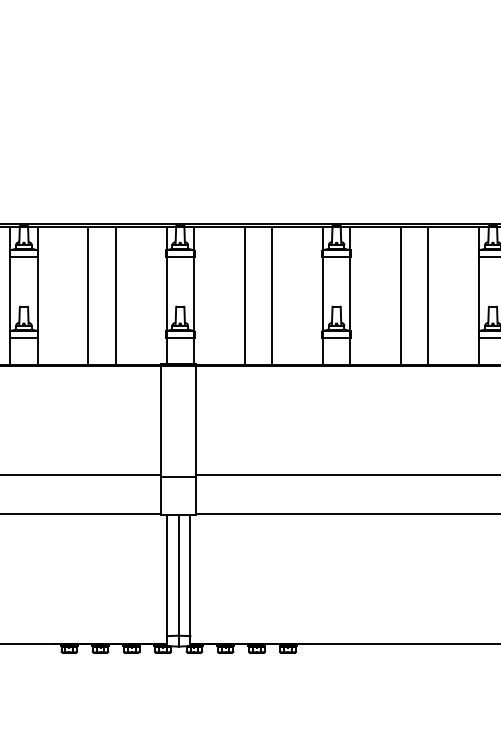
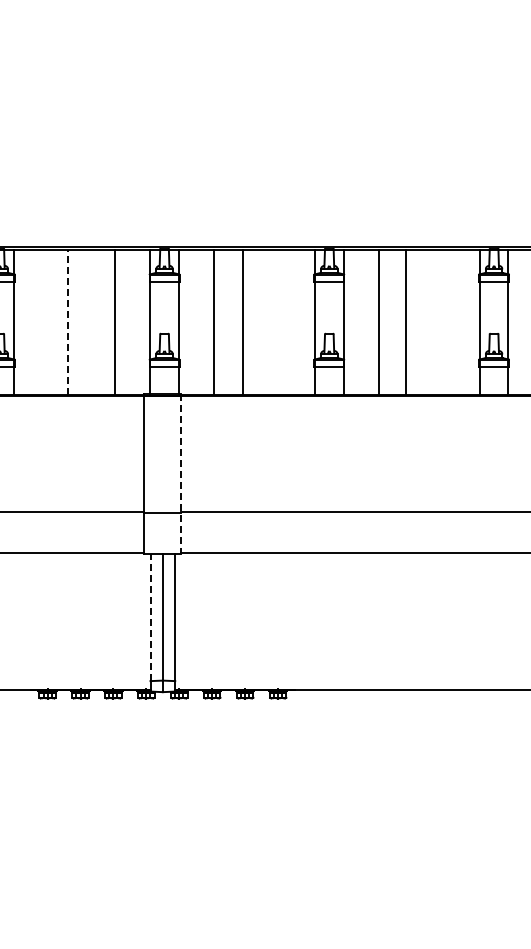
line: (88, 294) -> (67, 321), solid -> dashed
line: (115, 294) -> (114, 321), moved
line: (244, 294) -> (213, 321), moved
line: (272, 294) -> (243, 321), moved
line: (401, 294) -> (379, 321), moved
line: (428, 294) -> (406, 321), moved
line: (196, 439) -> (181, 473), solid -> dashed
line: (166, 575) -> (150, 617), solid -> dashed

